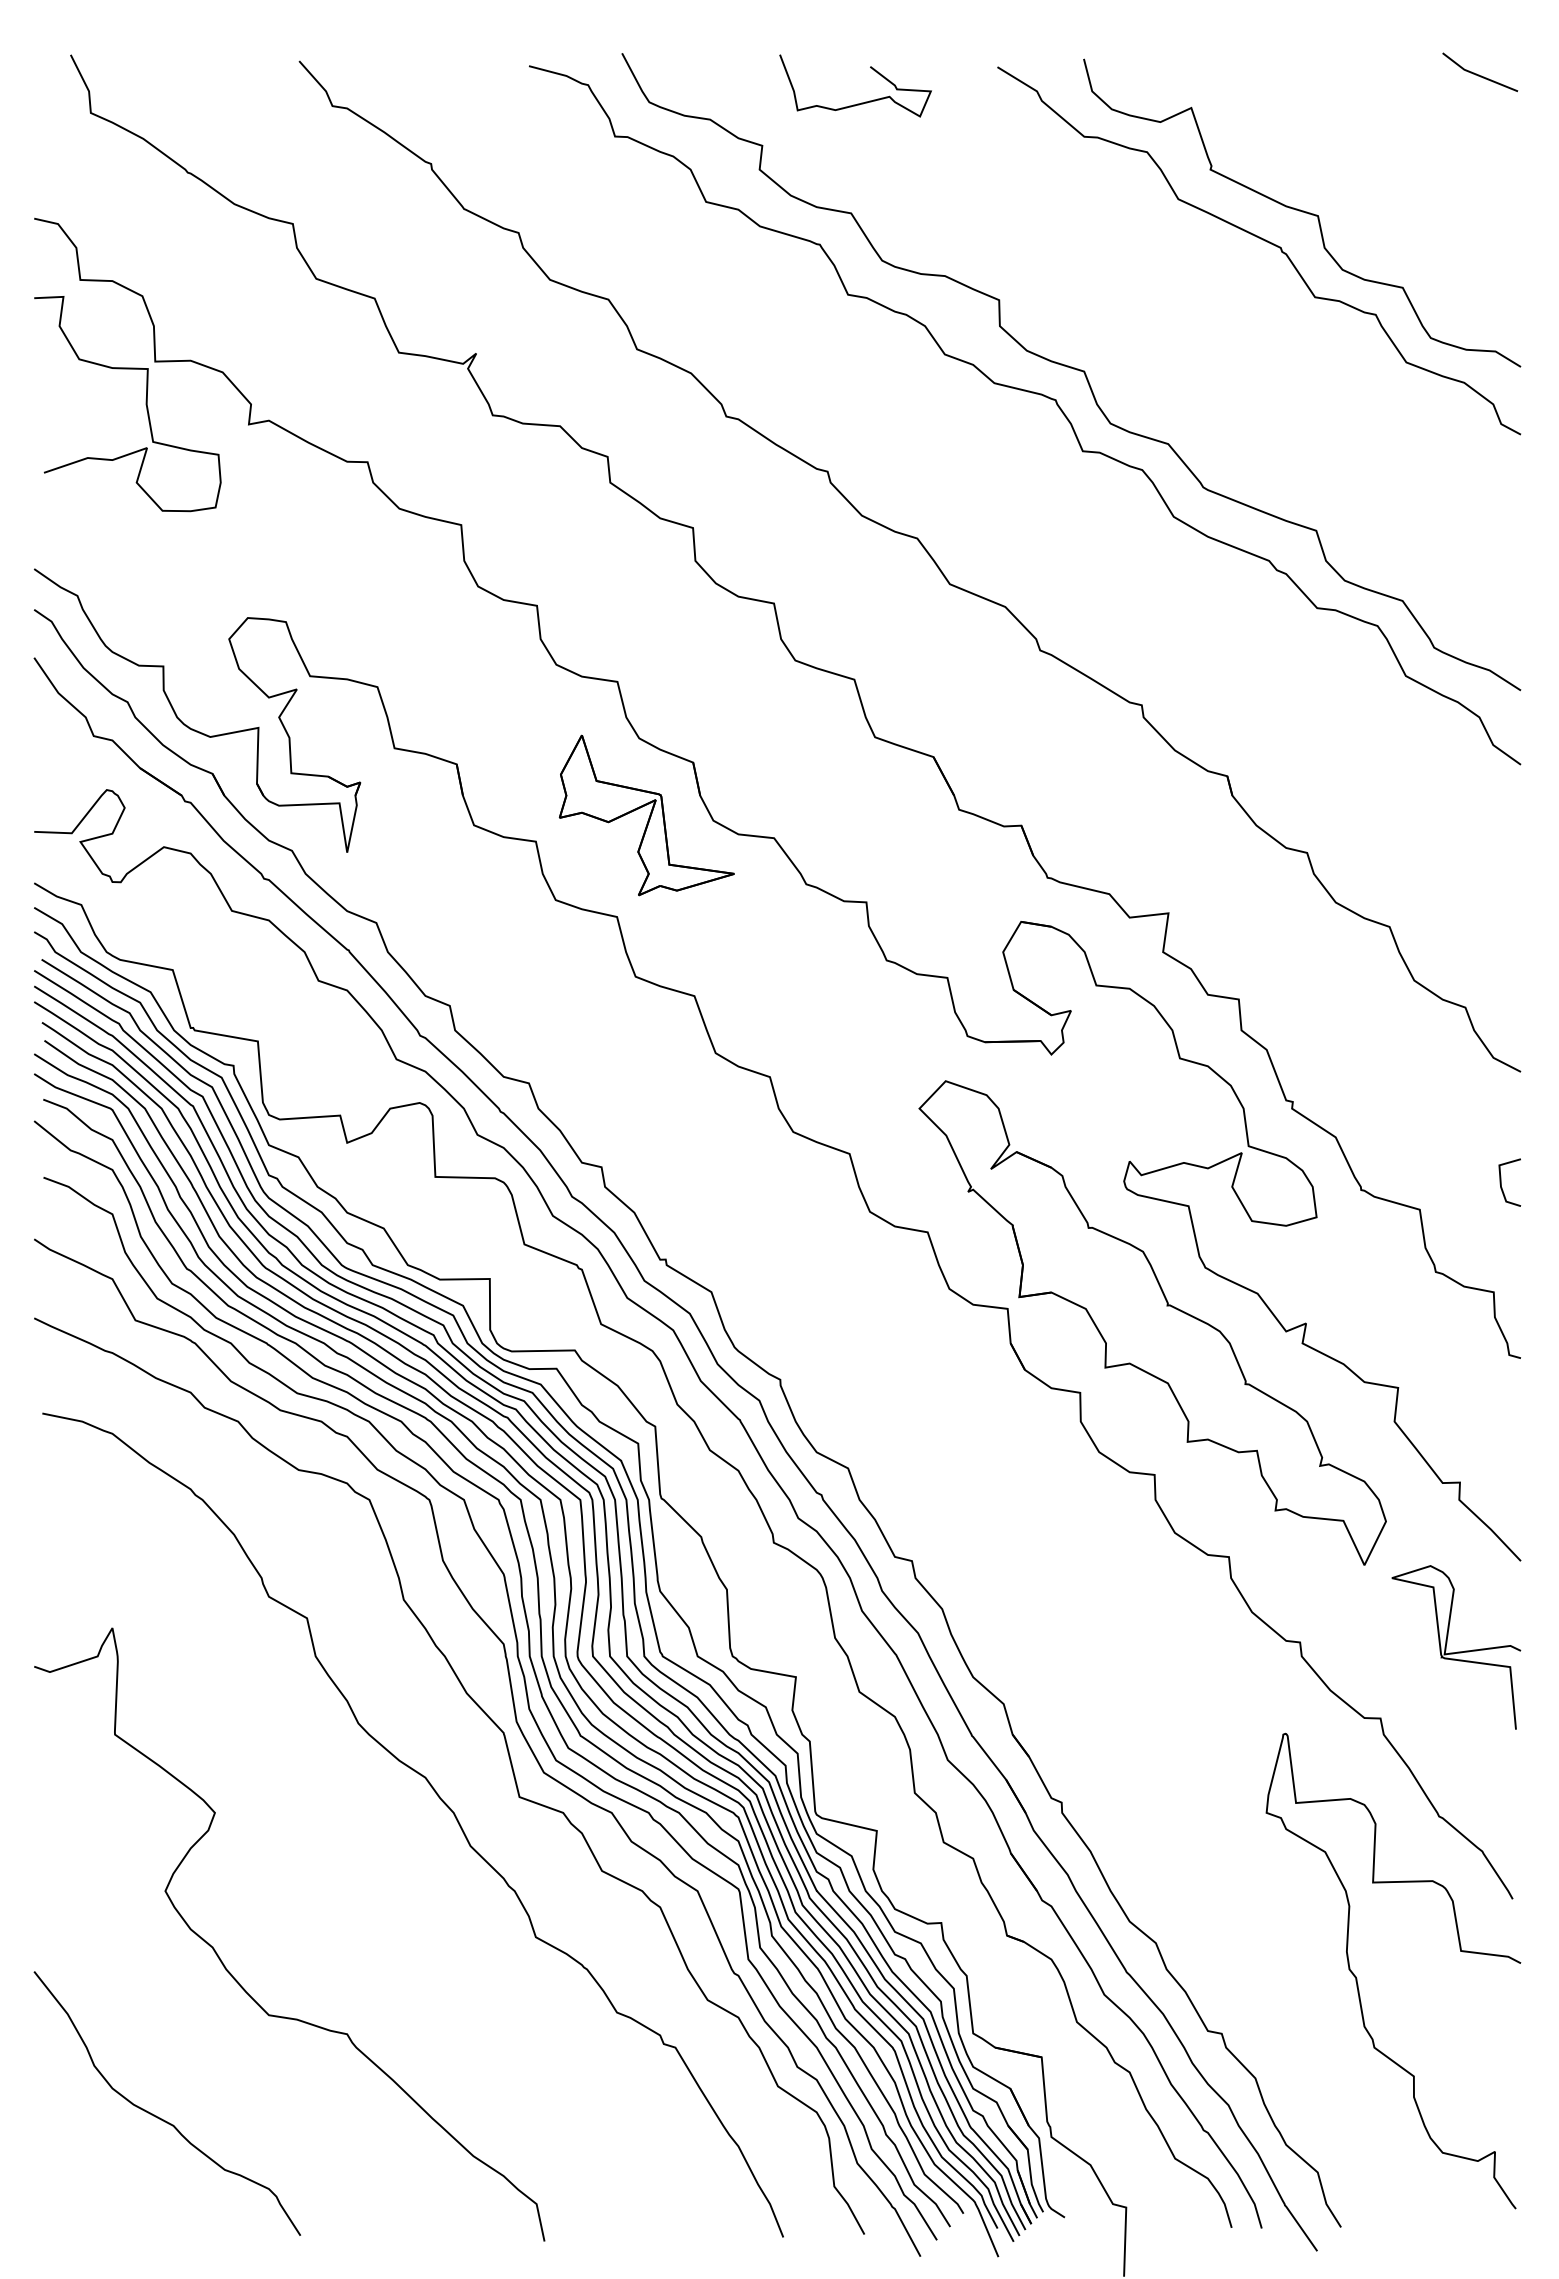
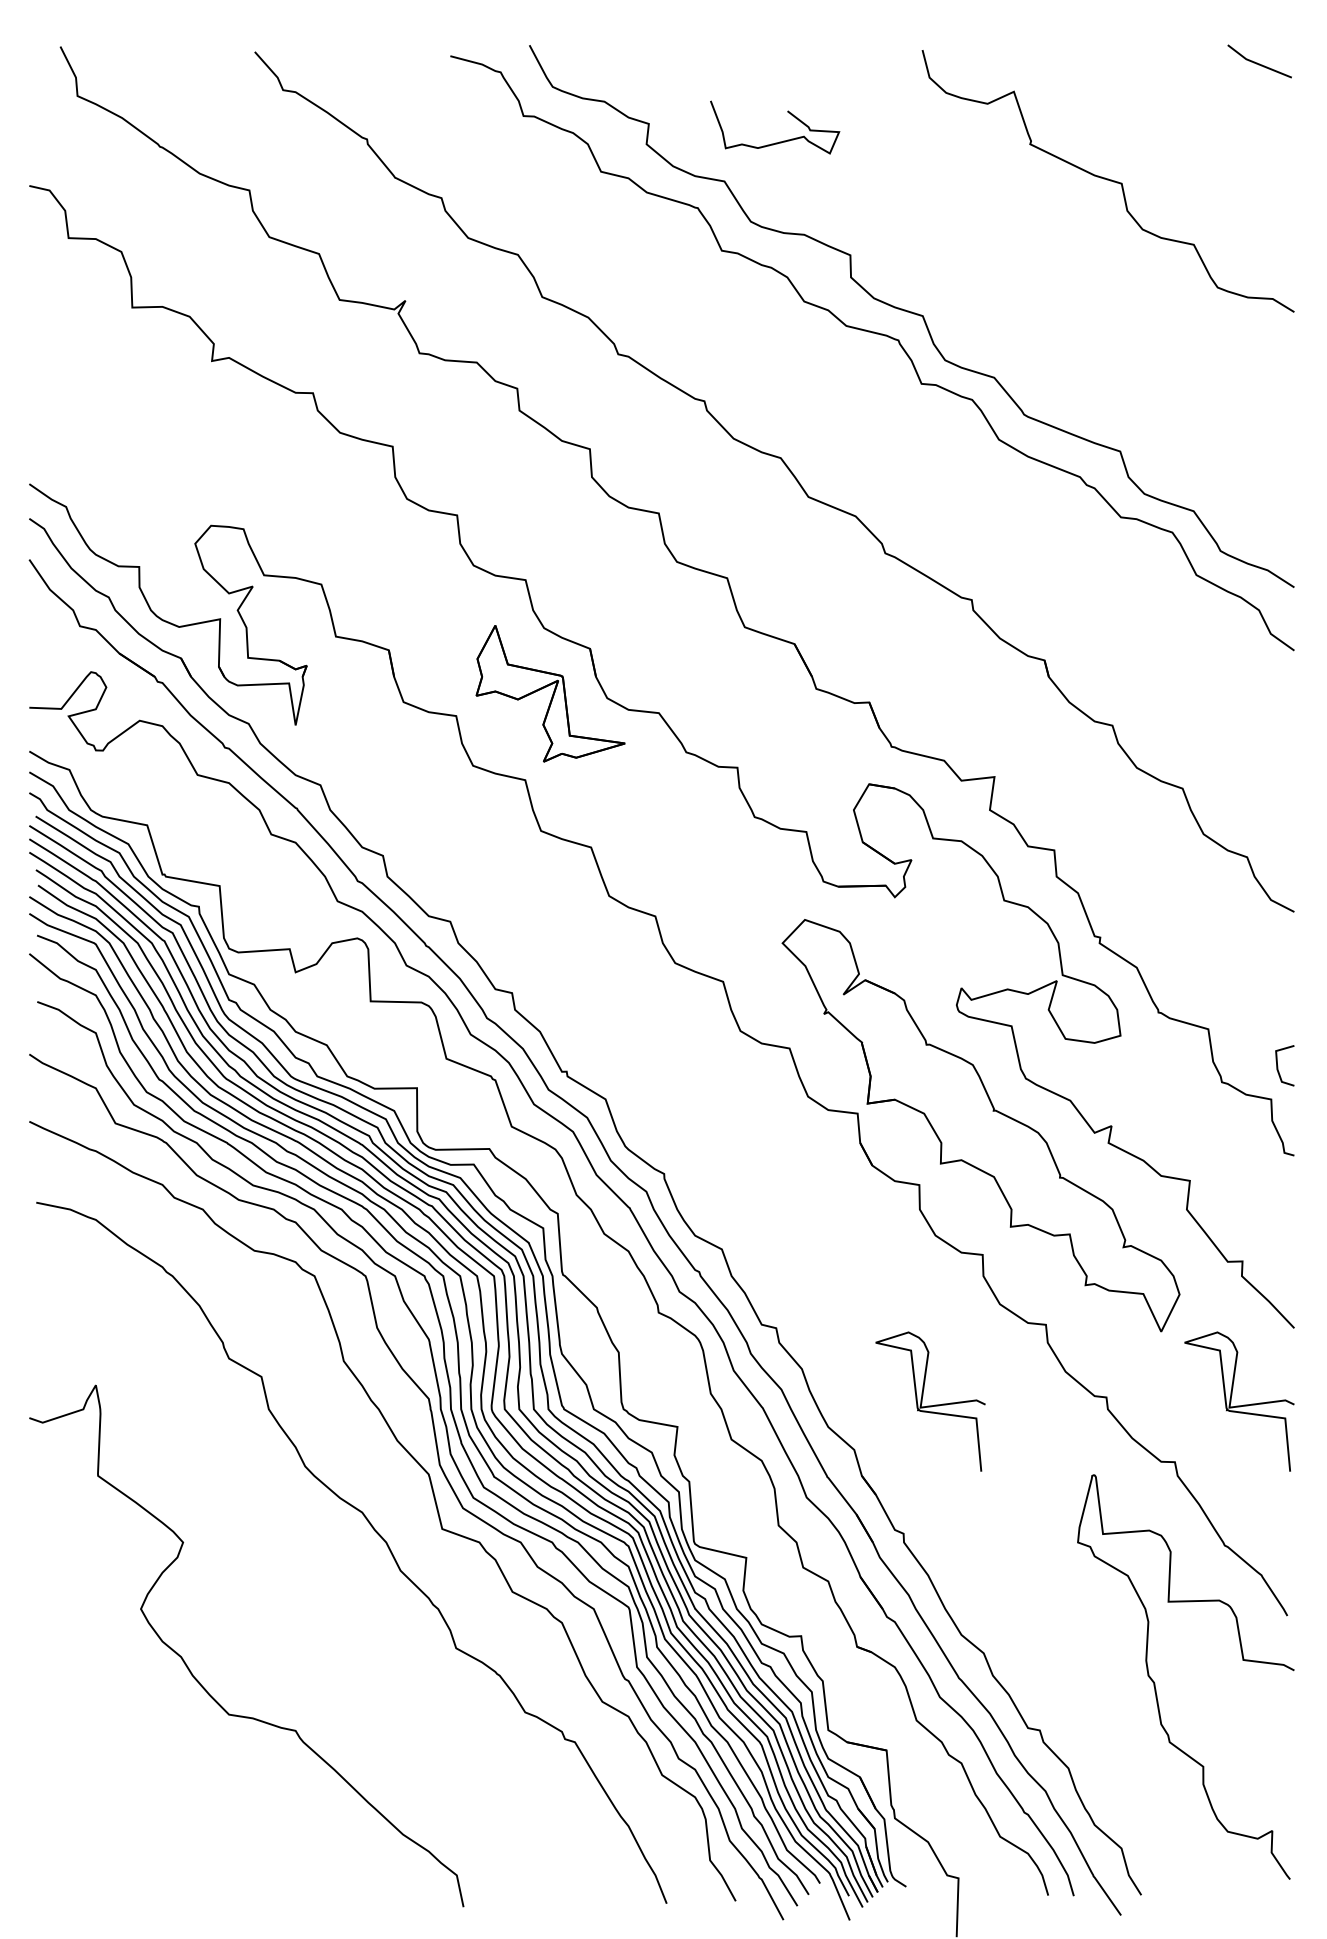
curve: (861, 102) -> (780, 141), moved
curve: (1262, 240) -> (1074, 204), removed
curve: (145, 404) -> (124, 344), removed
line: (1501, 1182) -> (1277, 1065), moved
curve: (1094, 1651) -> (931, 1405), added
curve: (160, 2117) -> (136, 1801), removed

